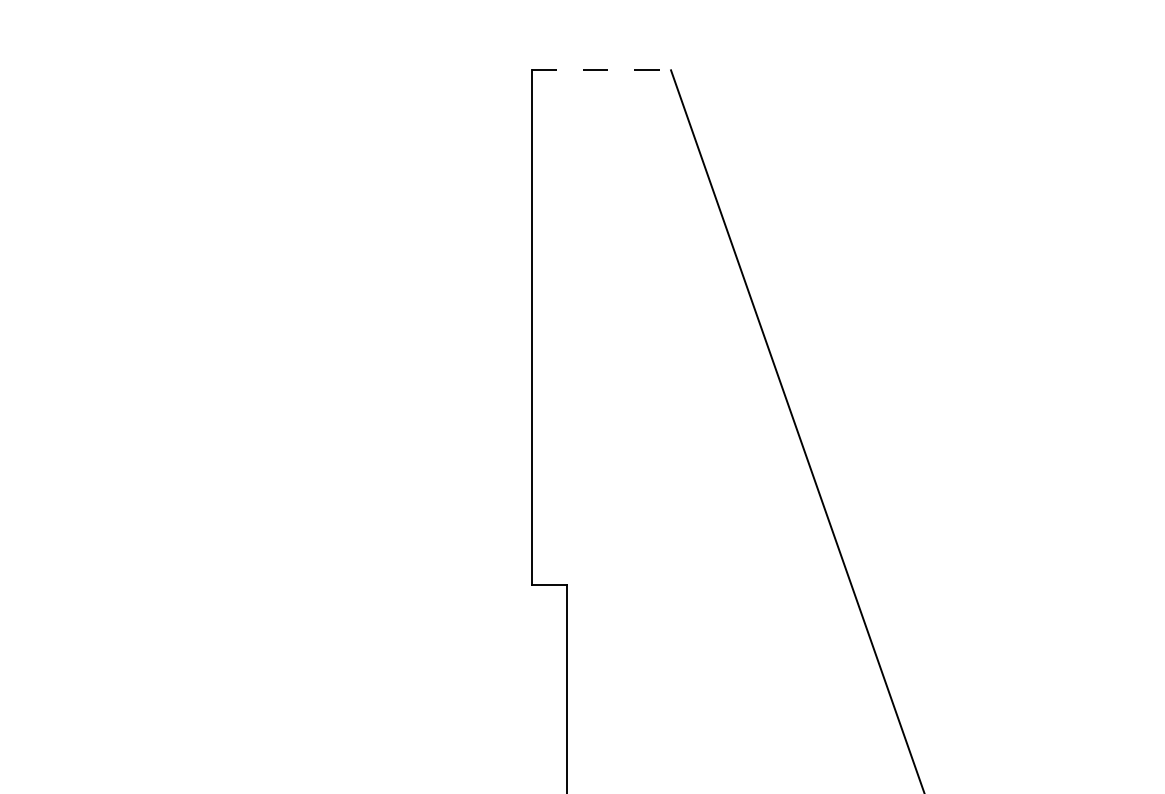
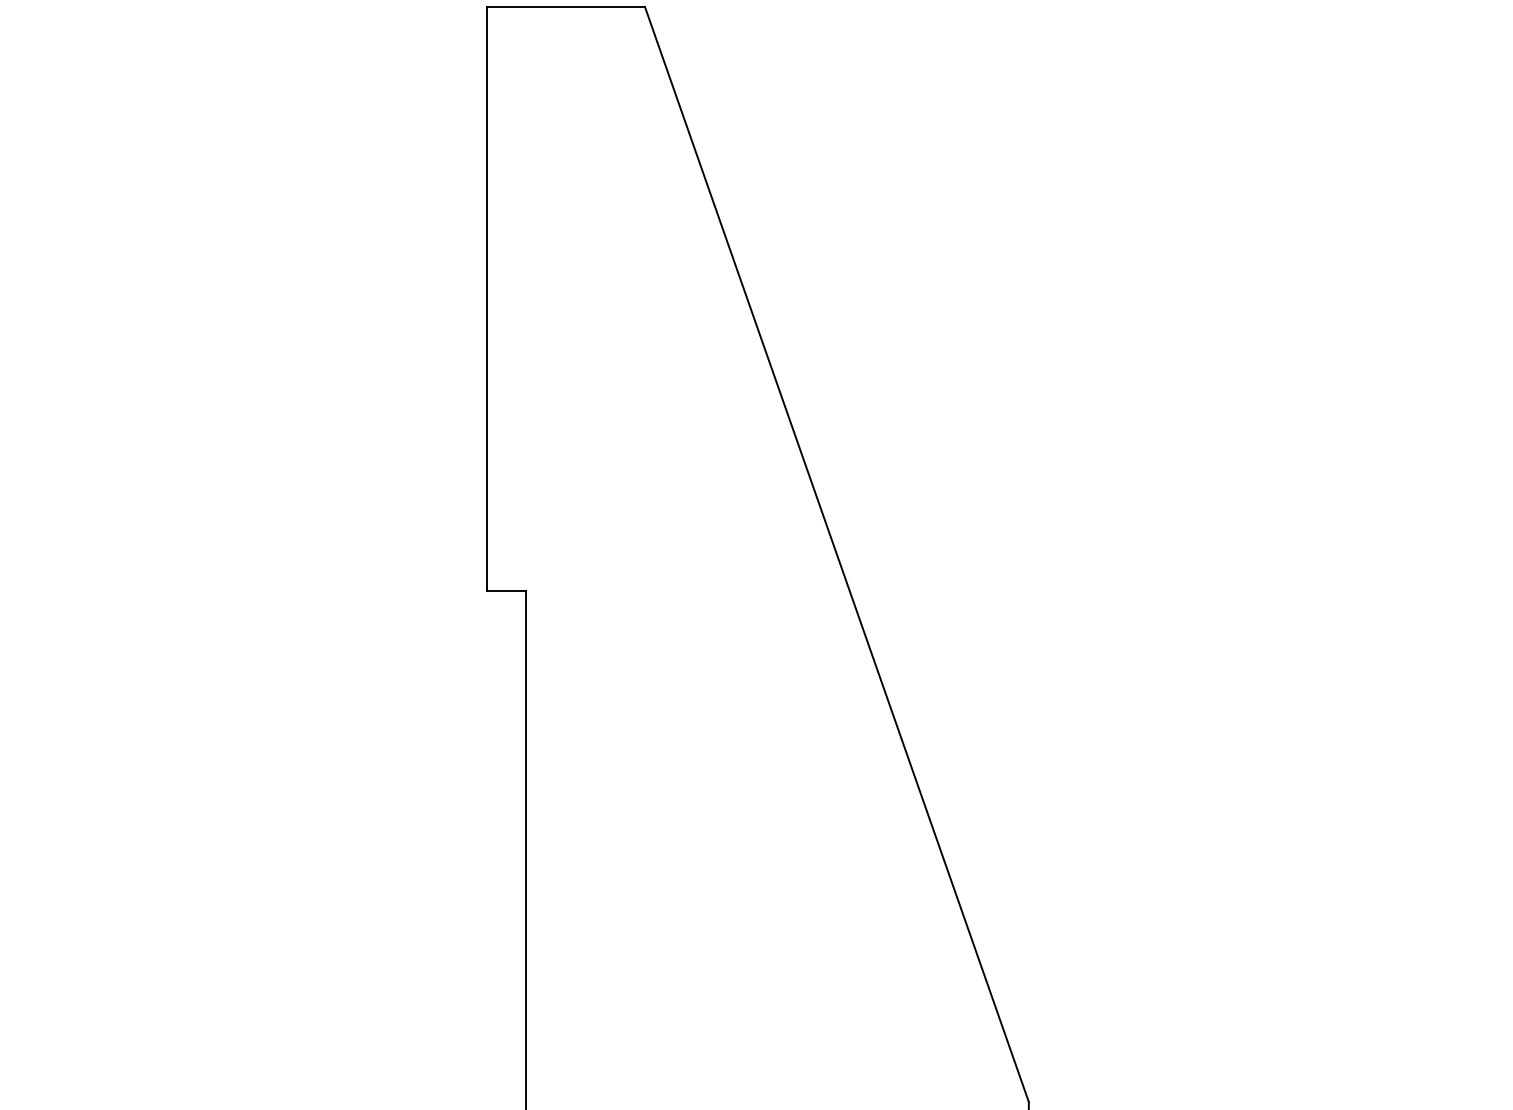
line: (601, 70) -> (566, 7), dashed -> solid

